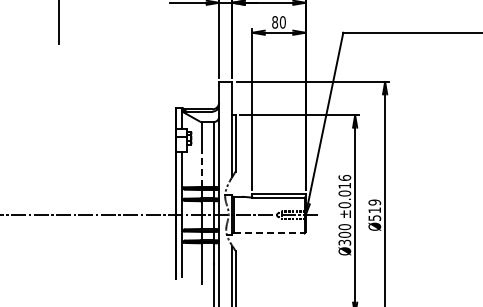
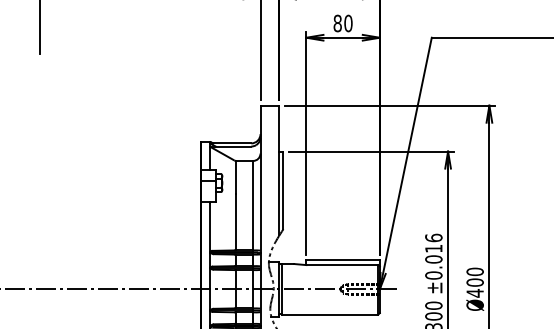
line: (201, 166) -> (236, 222), dashed -> solid
text: (374, 210) -> (474, 282), Ø519 -> Ø400
line: (270, 233) -> (331, 314), dashed -> solid

